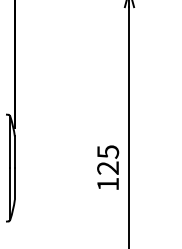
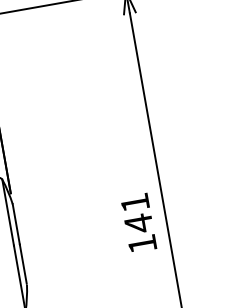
text: (108, 160) -> (137, 213), 125 -> 141

